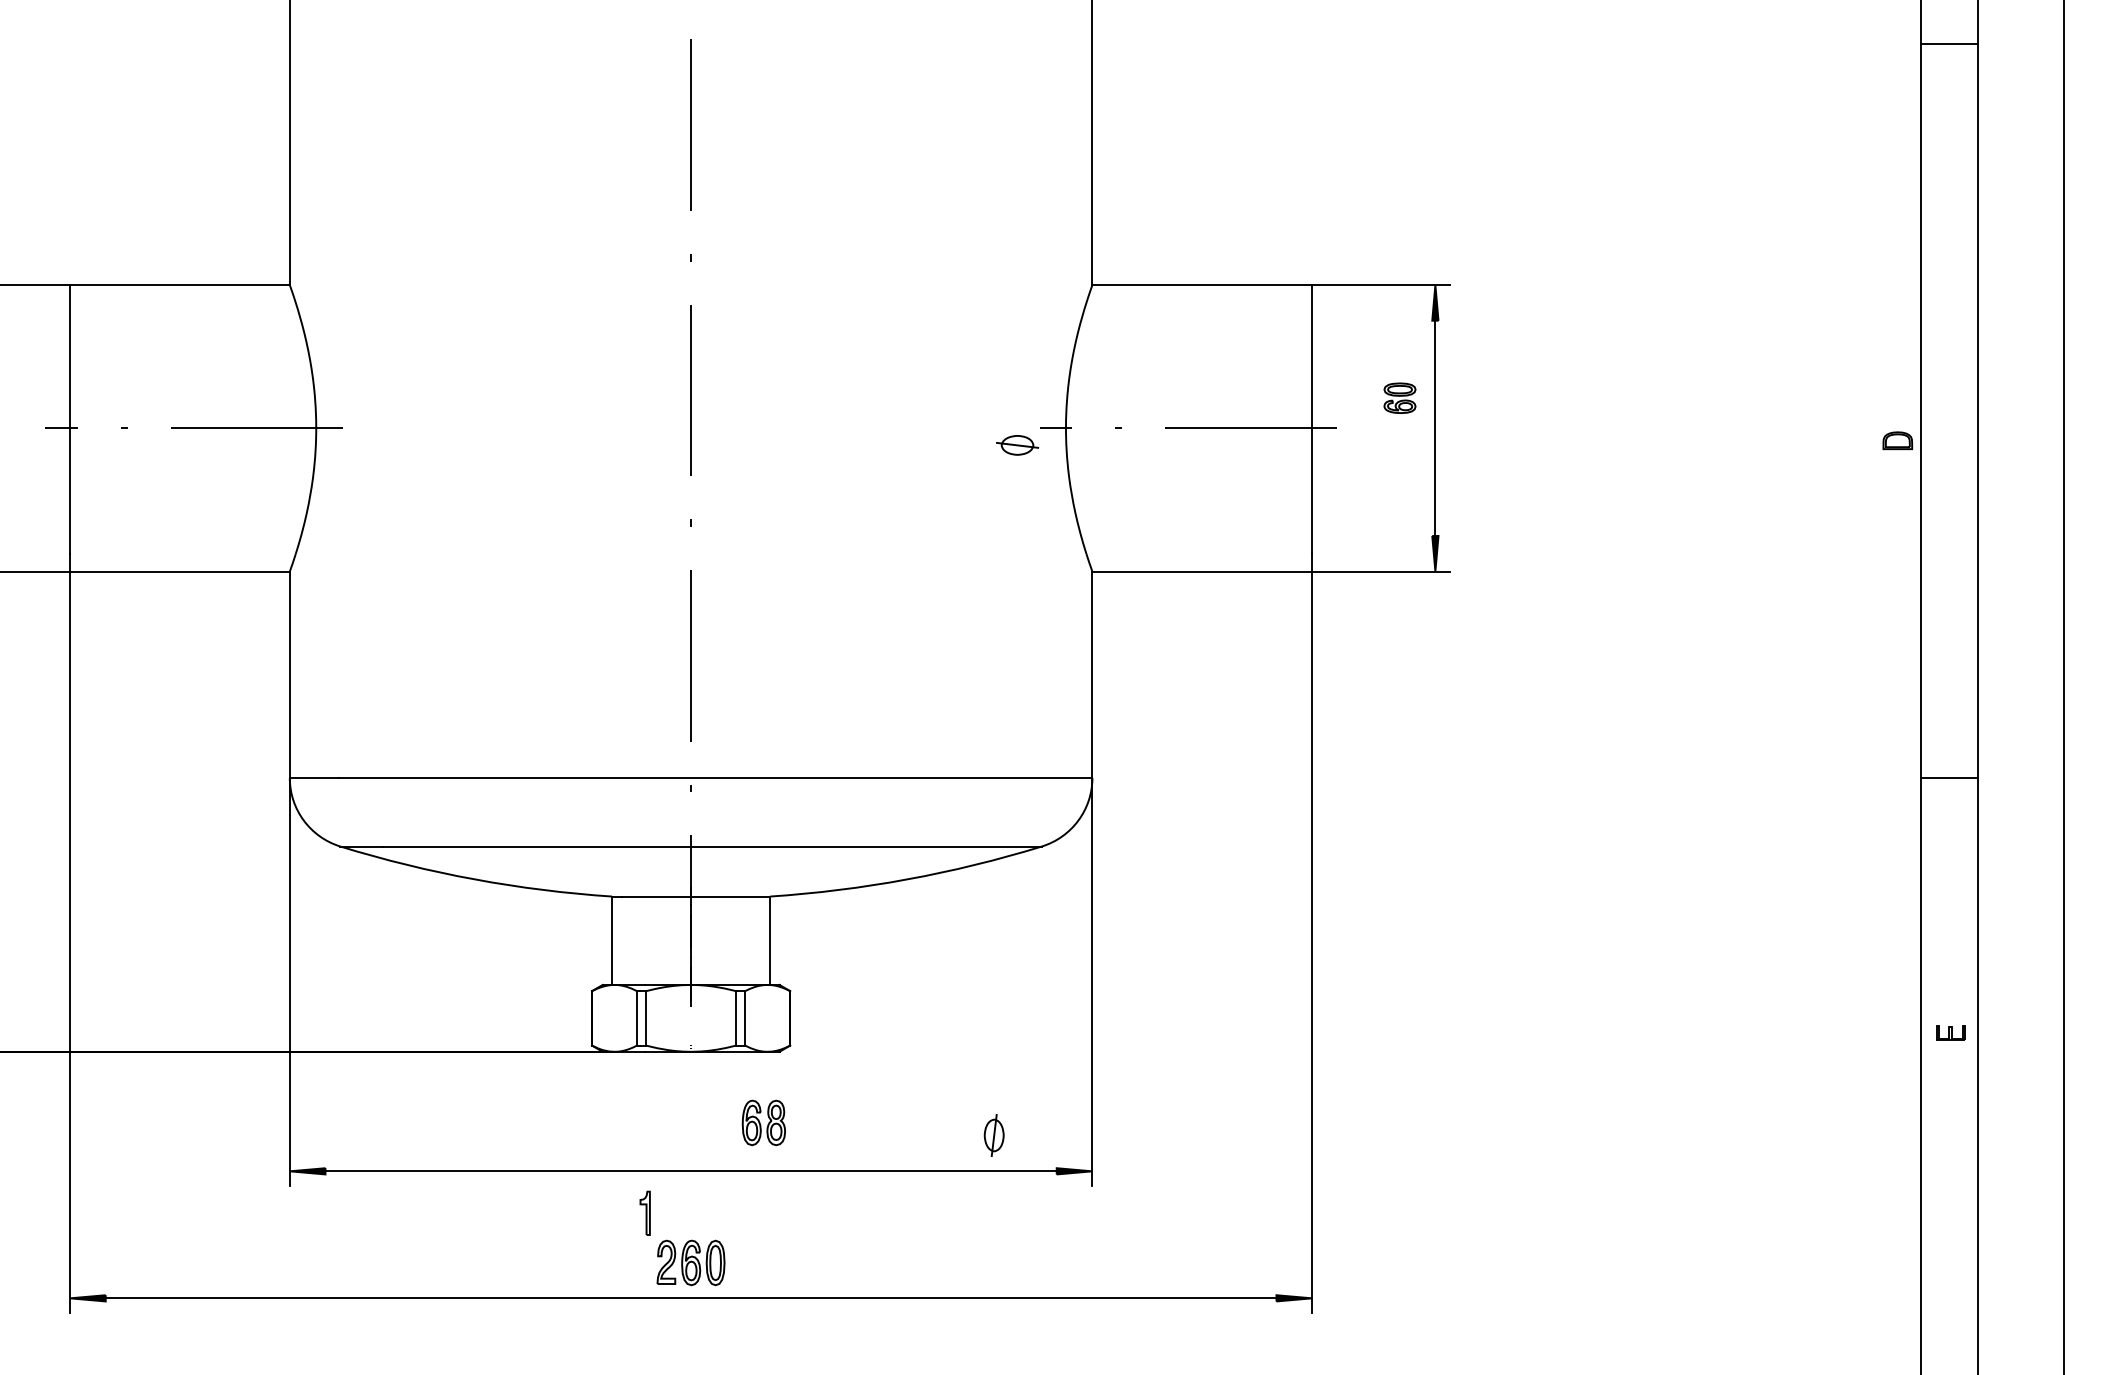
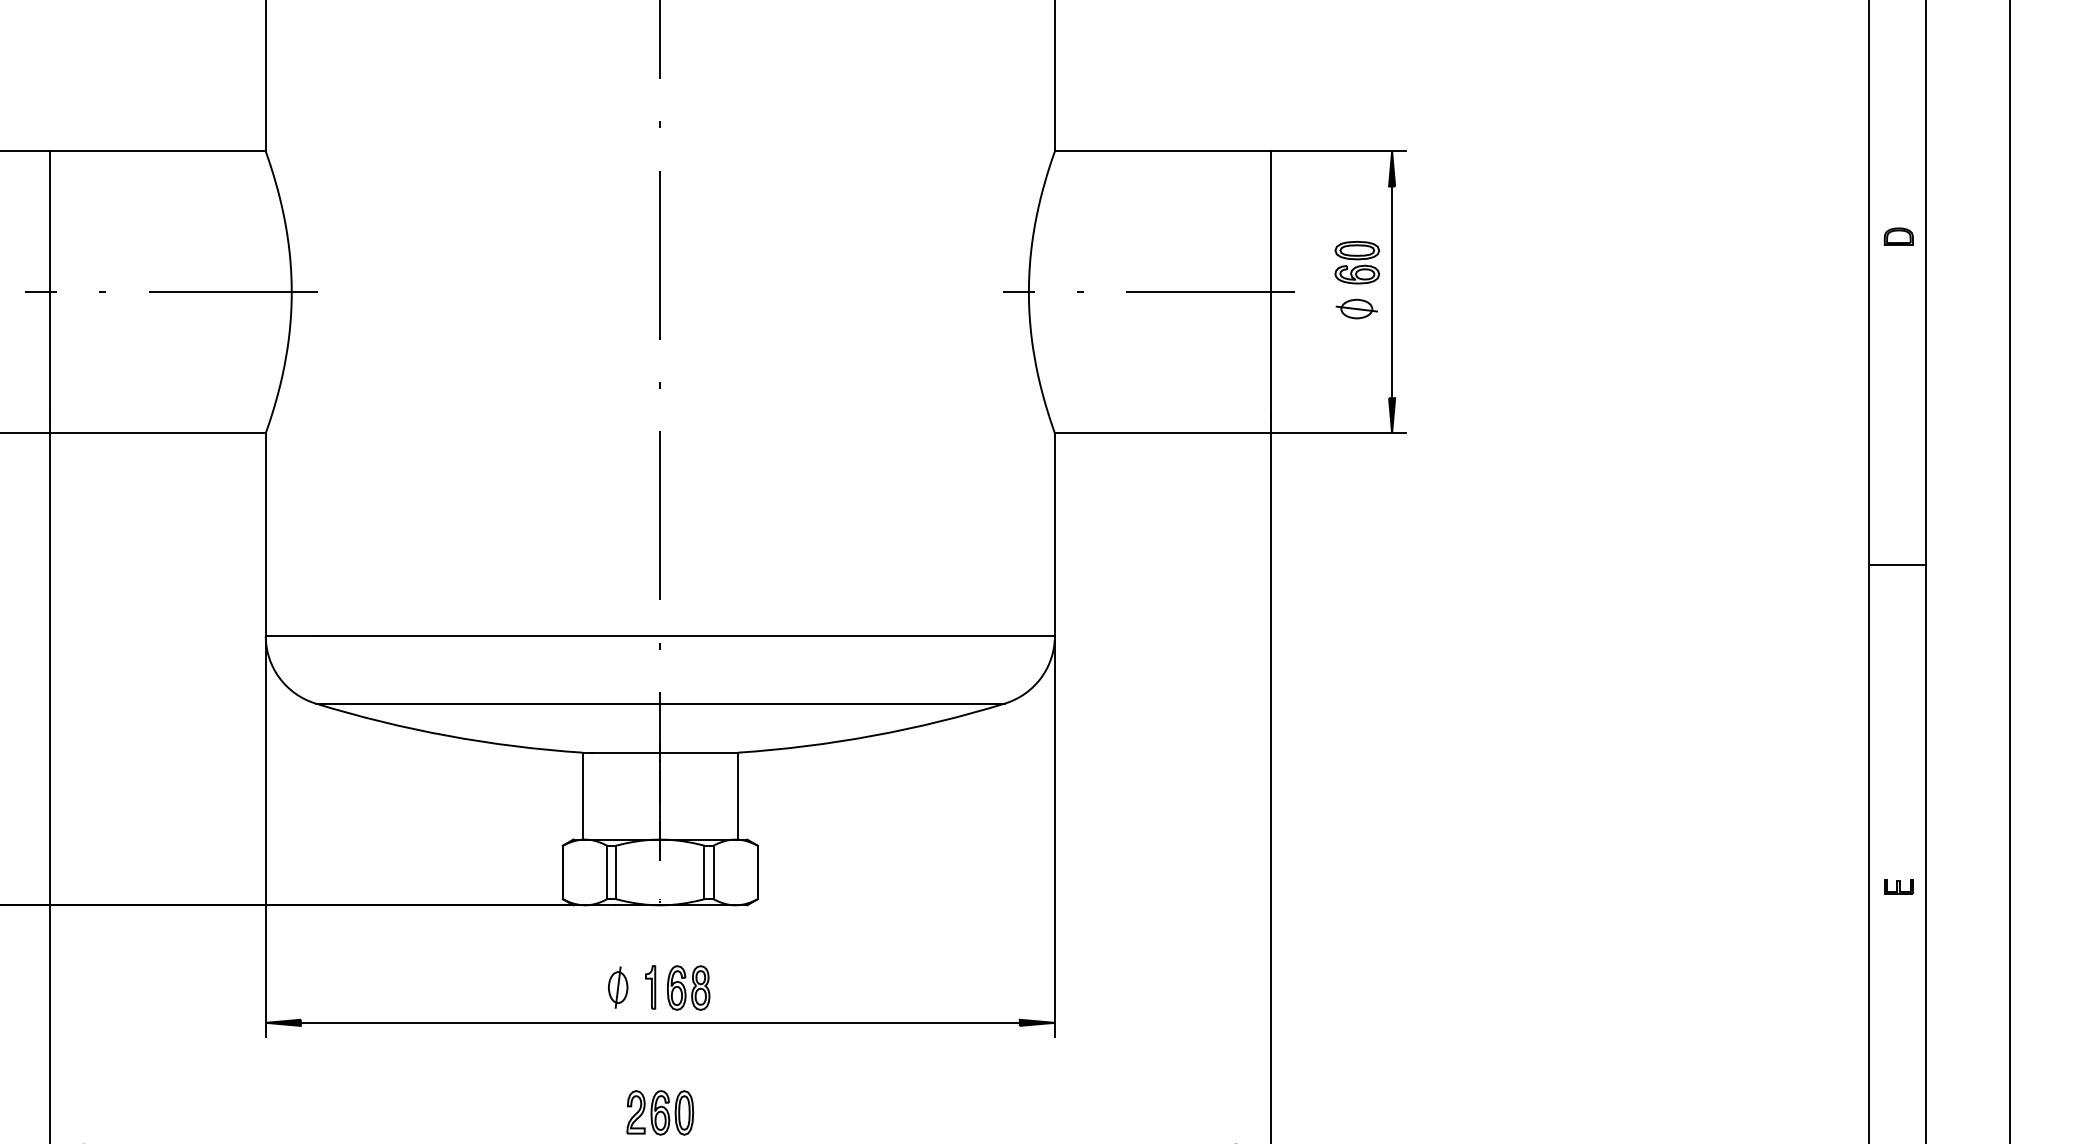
part: (1399, 398) -> (1356, 262), size x1.43
part: (1897, 440) -> (1898, 236), moved
part: (1017, 445) -> (1356, 309), moved
line: (1949, 778) -> (1897, 564), moved
part: (763, 1122) -> (688, 987), moved
part: (993, 1135) -> (617, 987), moved
part: (644, 1212) -> (649, 986), moved

